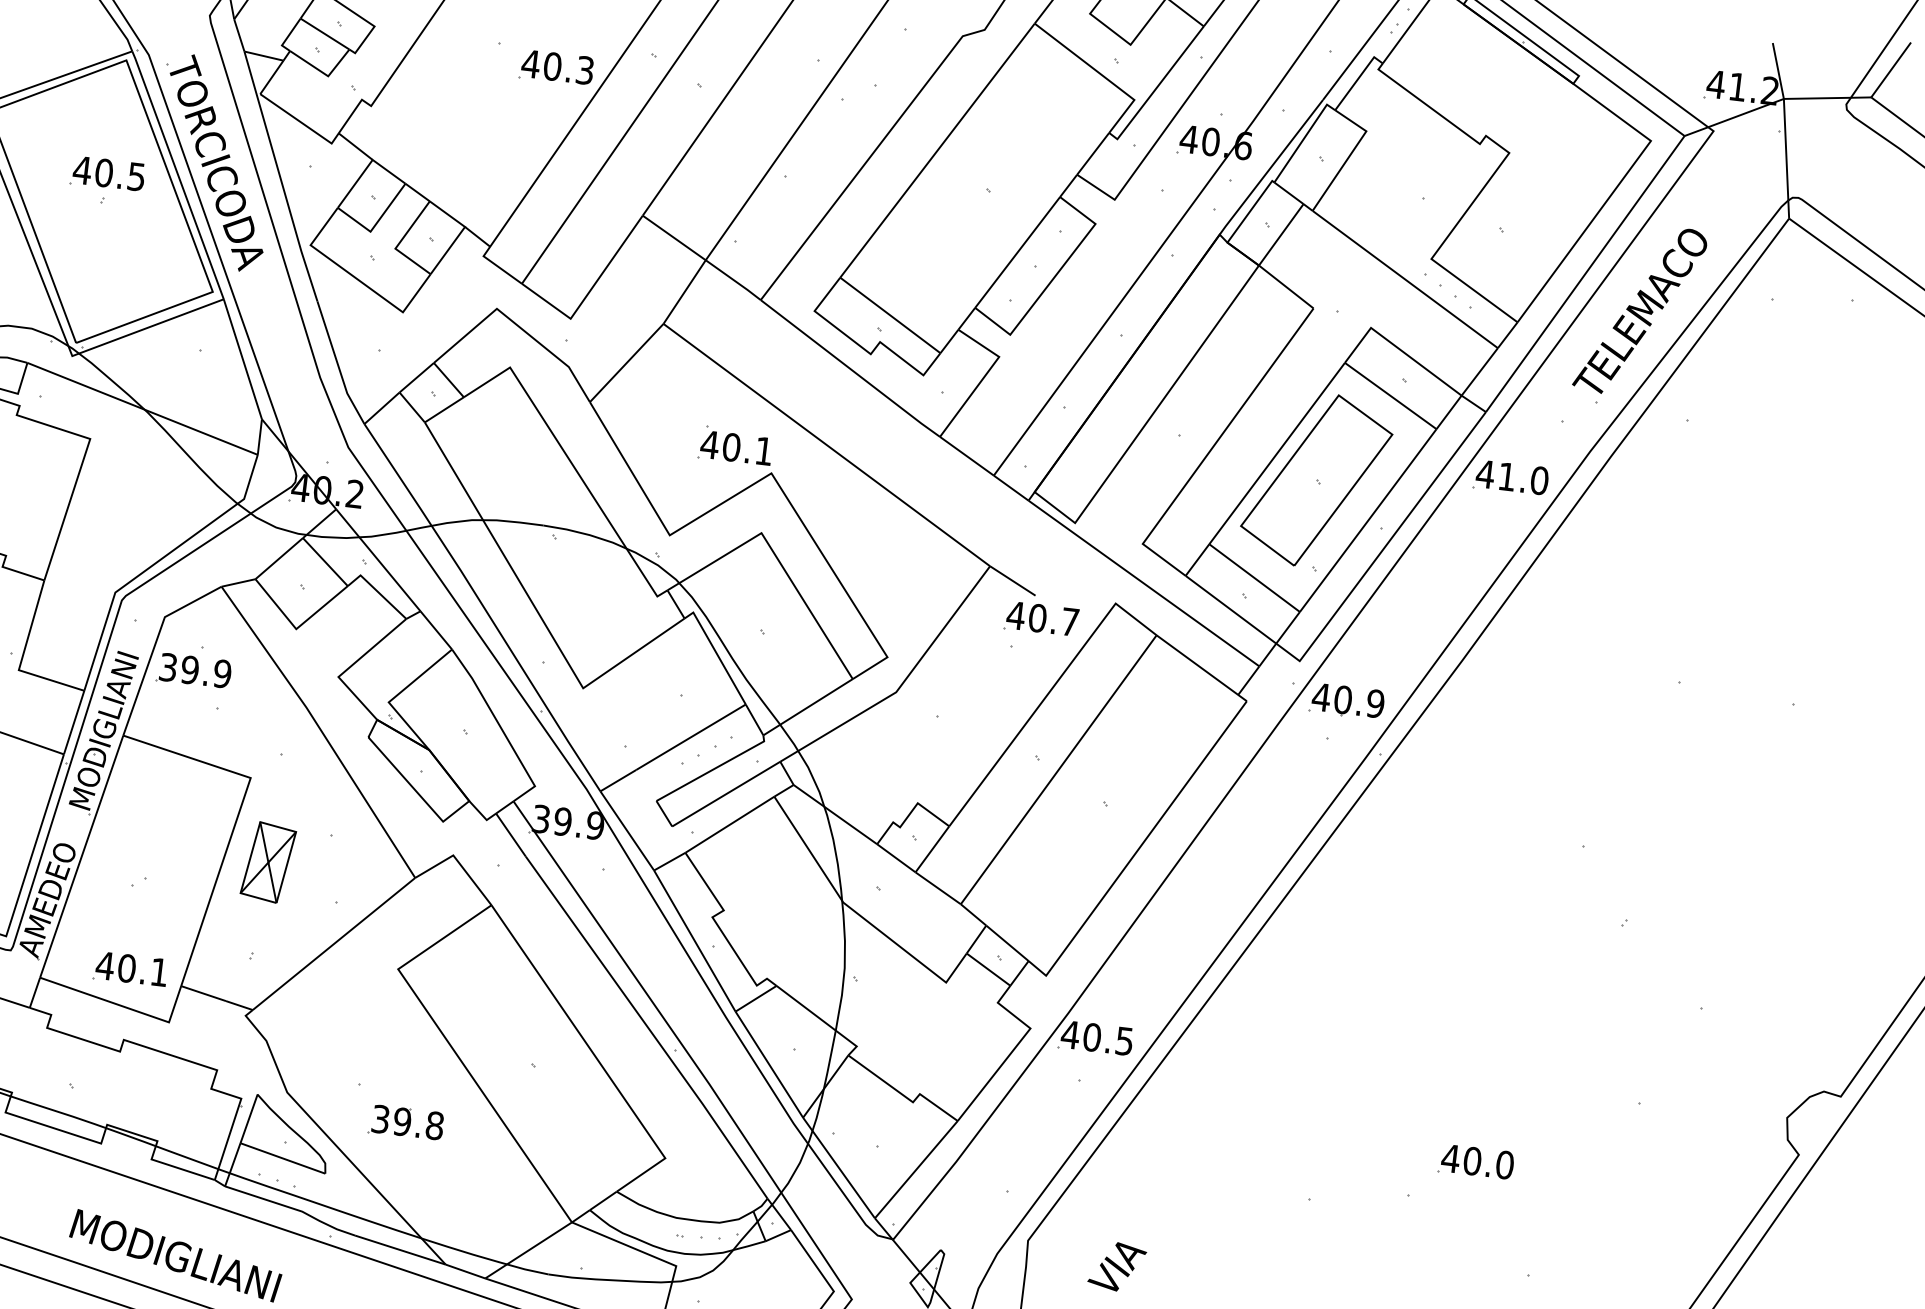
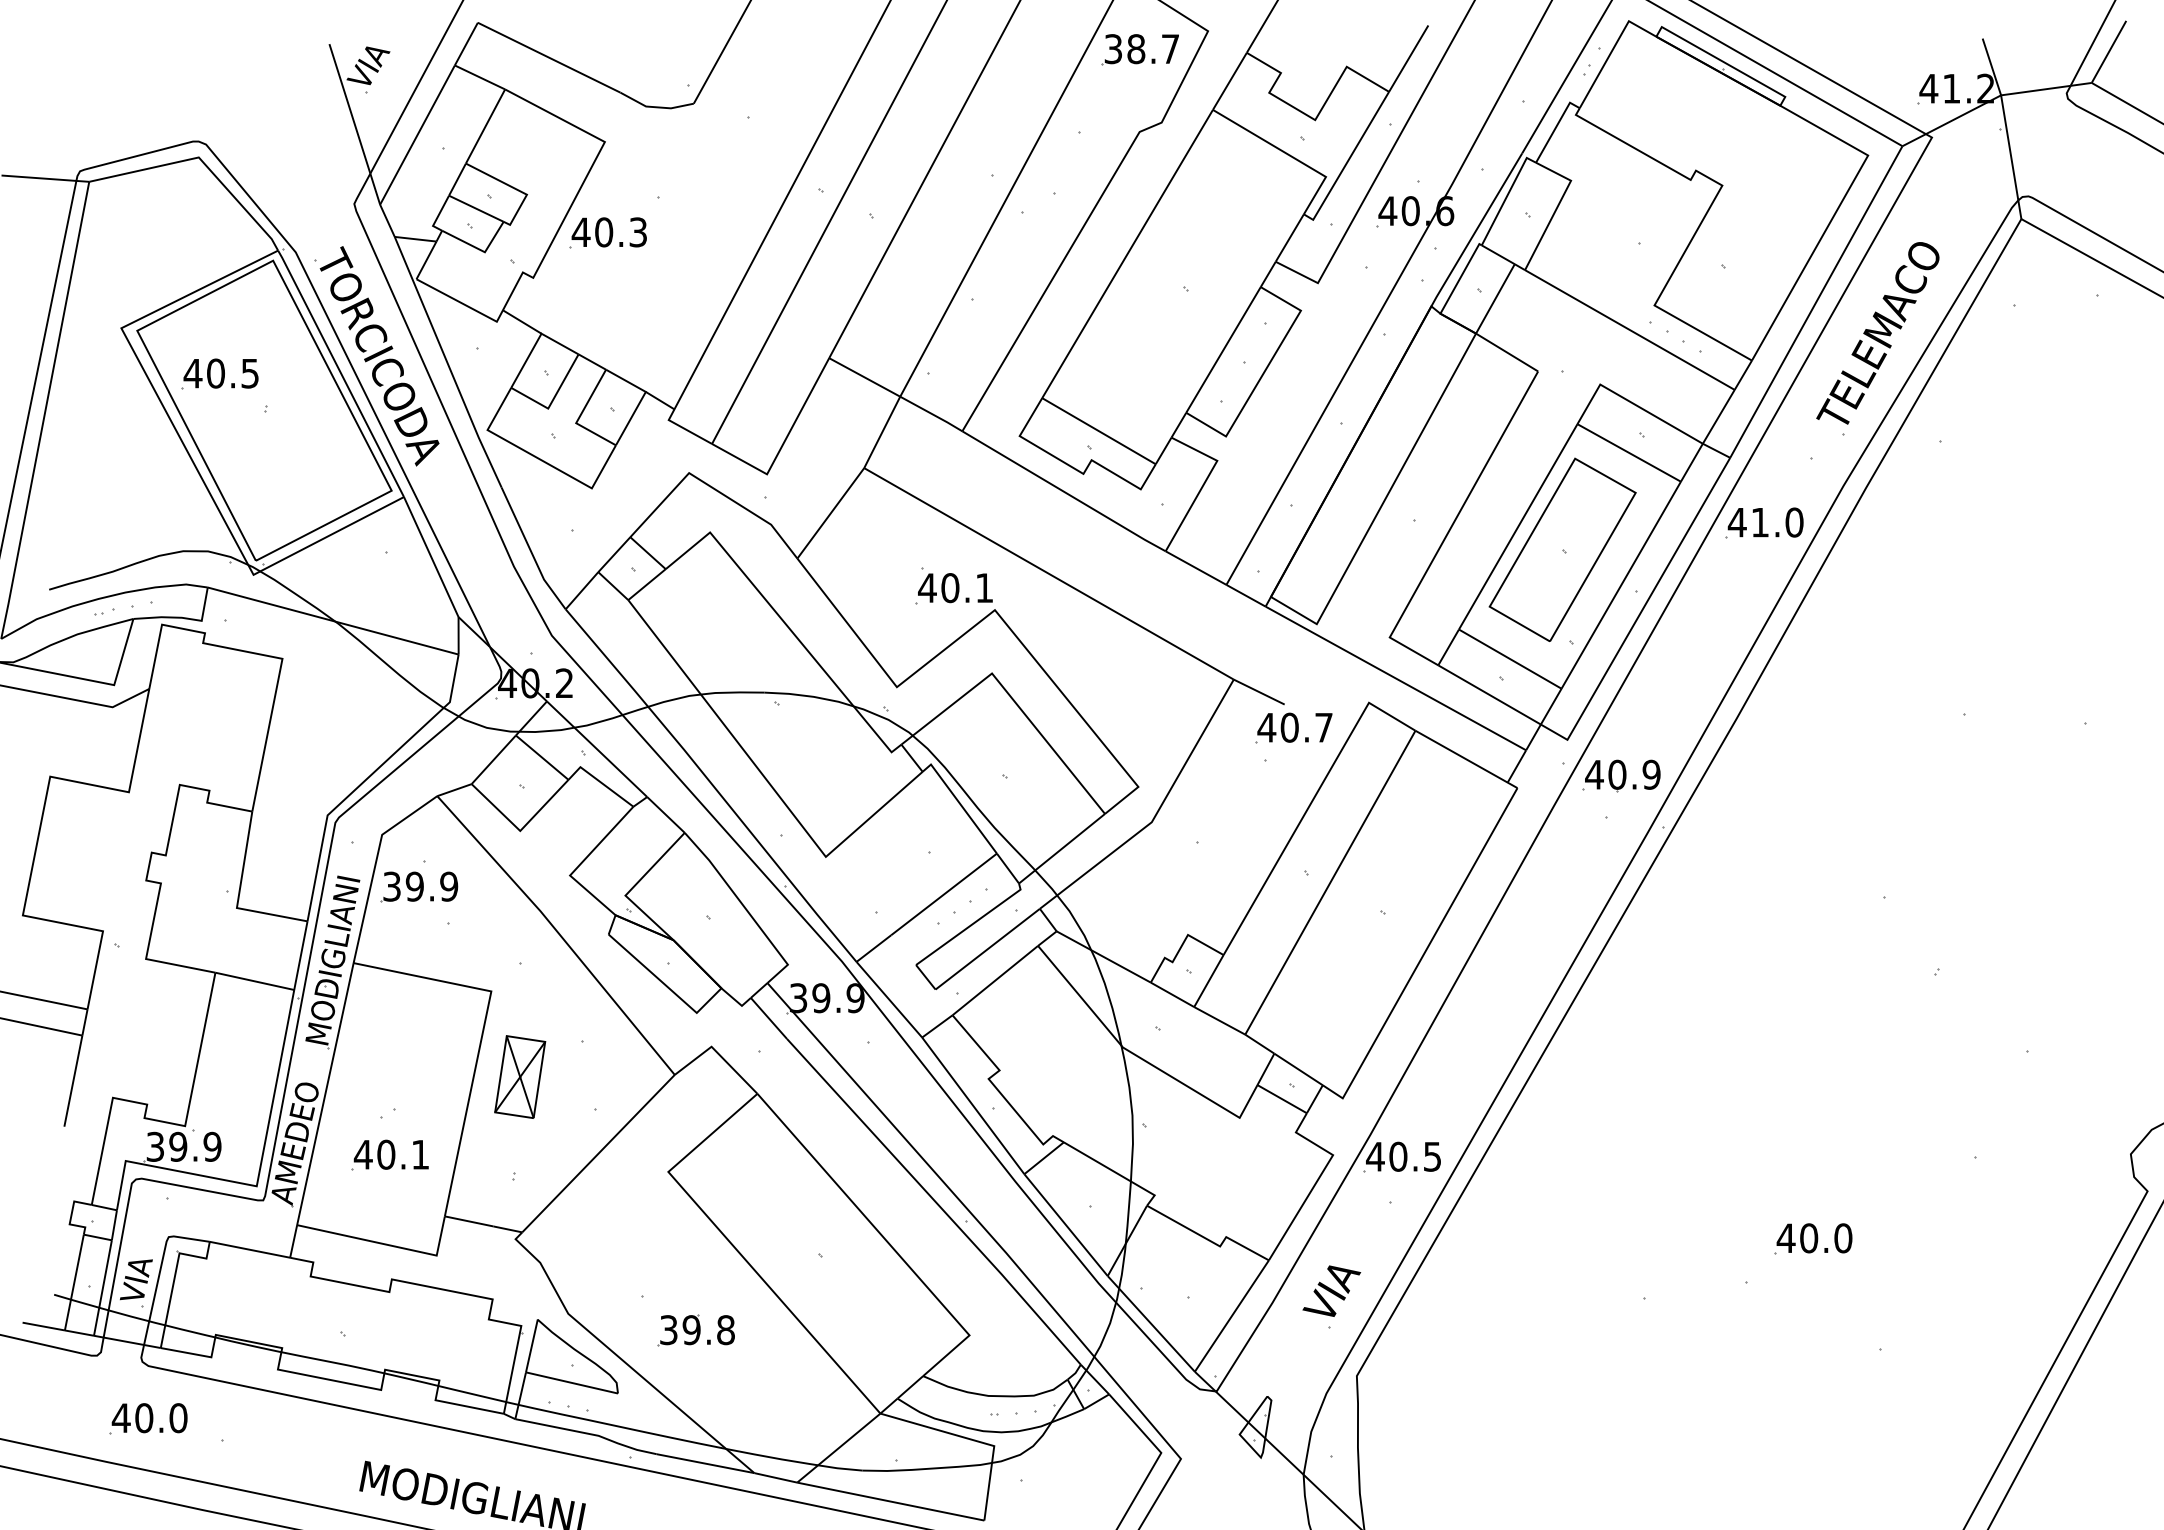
part: (555, 67) -> (607, 232), moved
part: (107, 173) -> (219, 373), moved
part: (130, 968) -> (389, 1154), moved
text: (1117, 1266) -> (1331, 1290), moved

